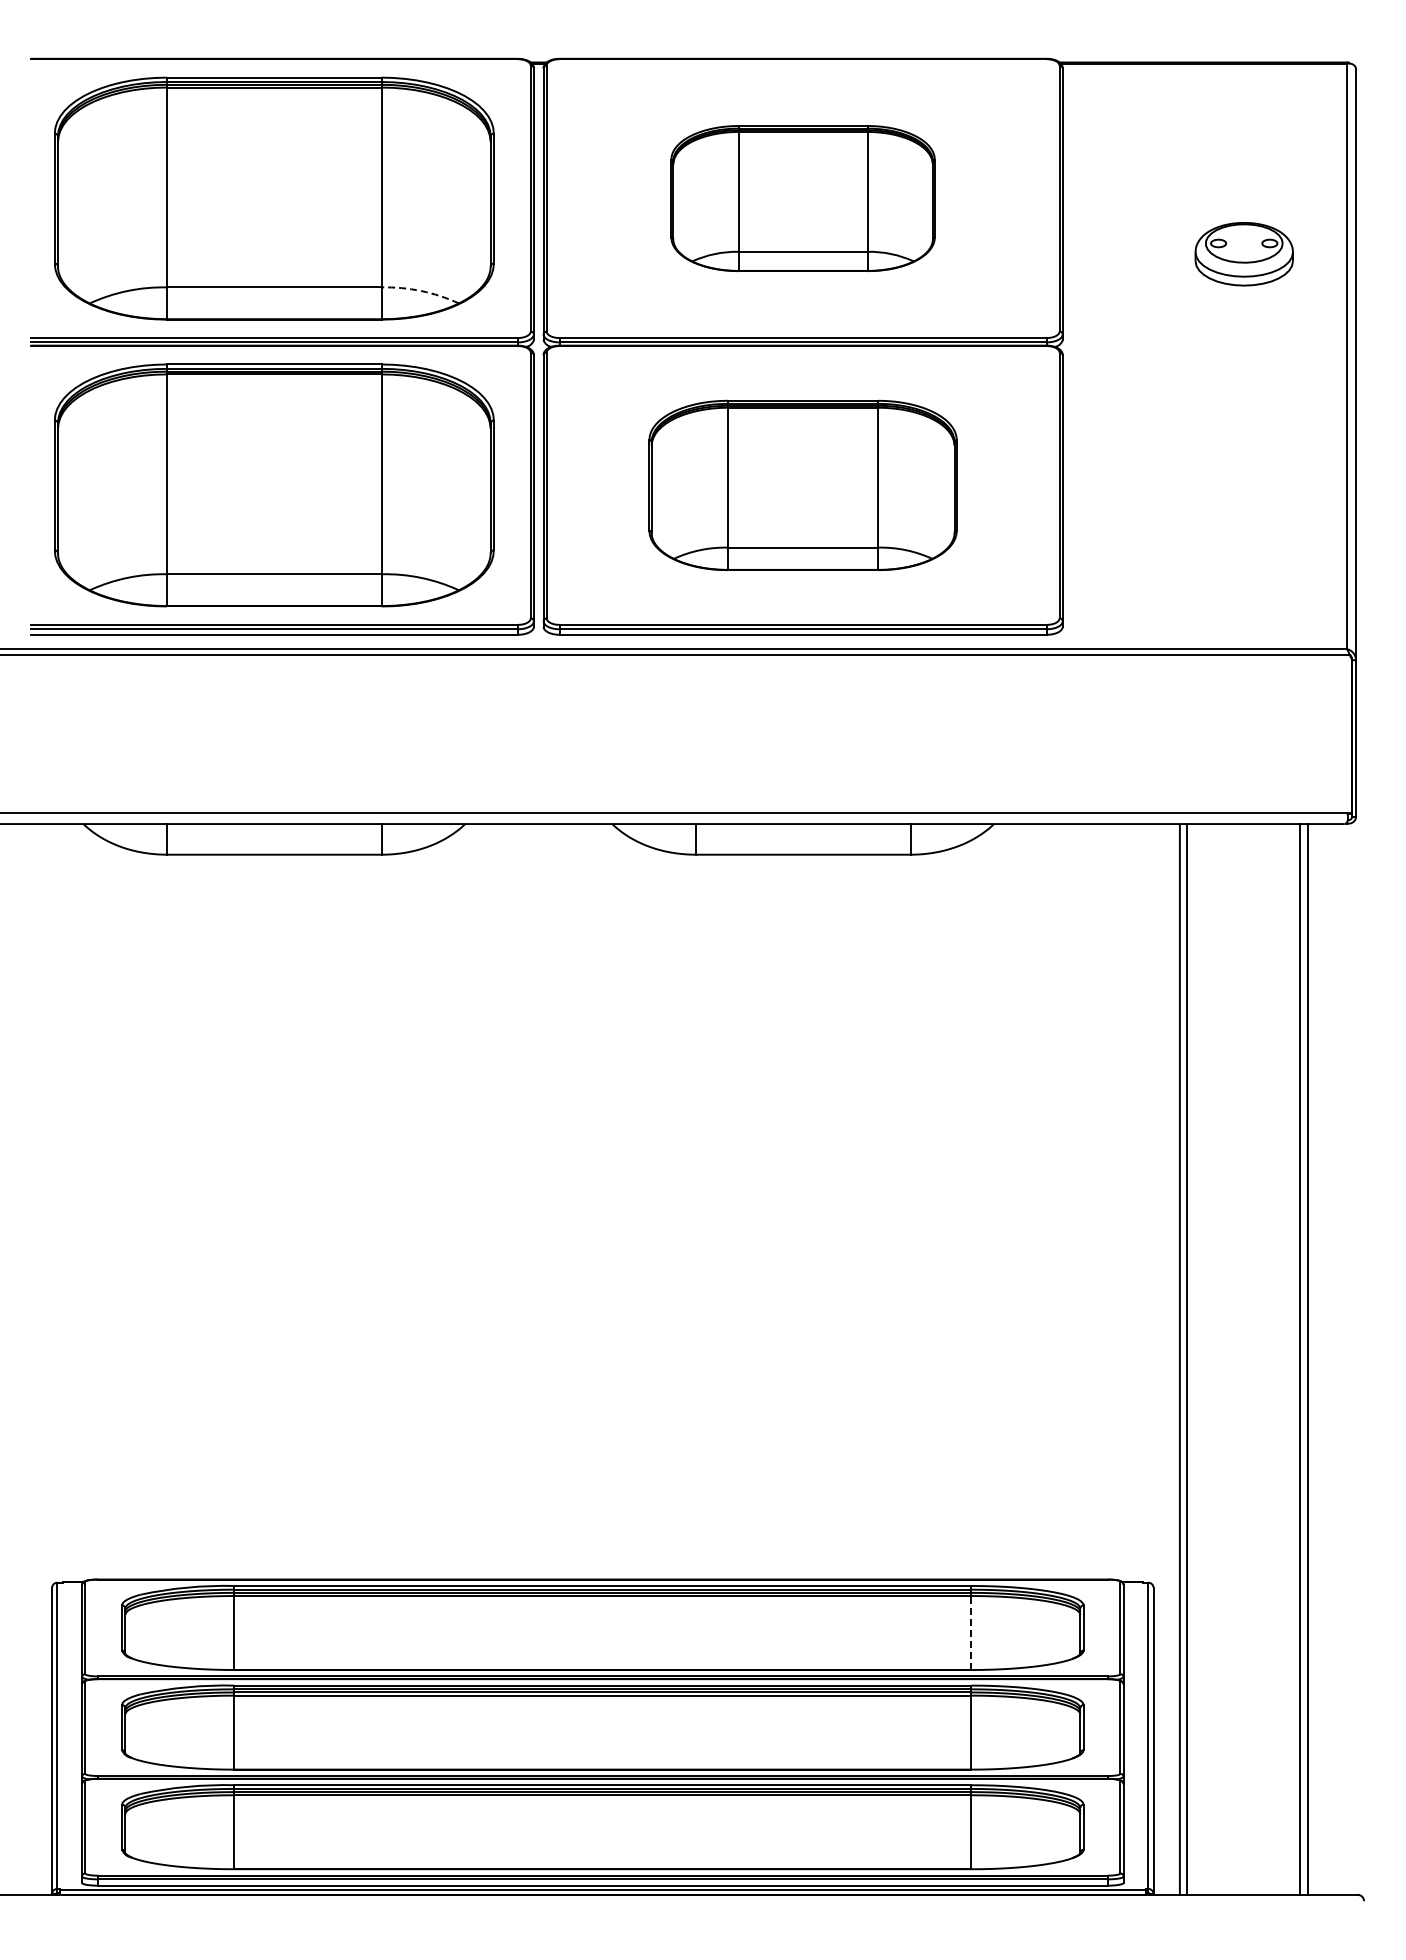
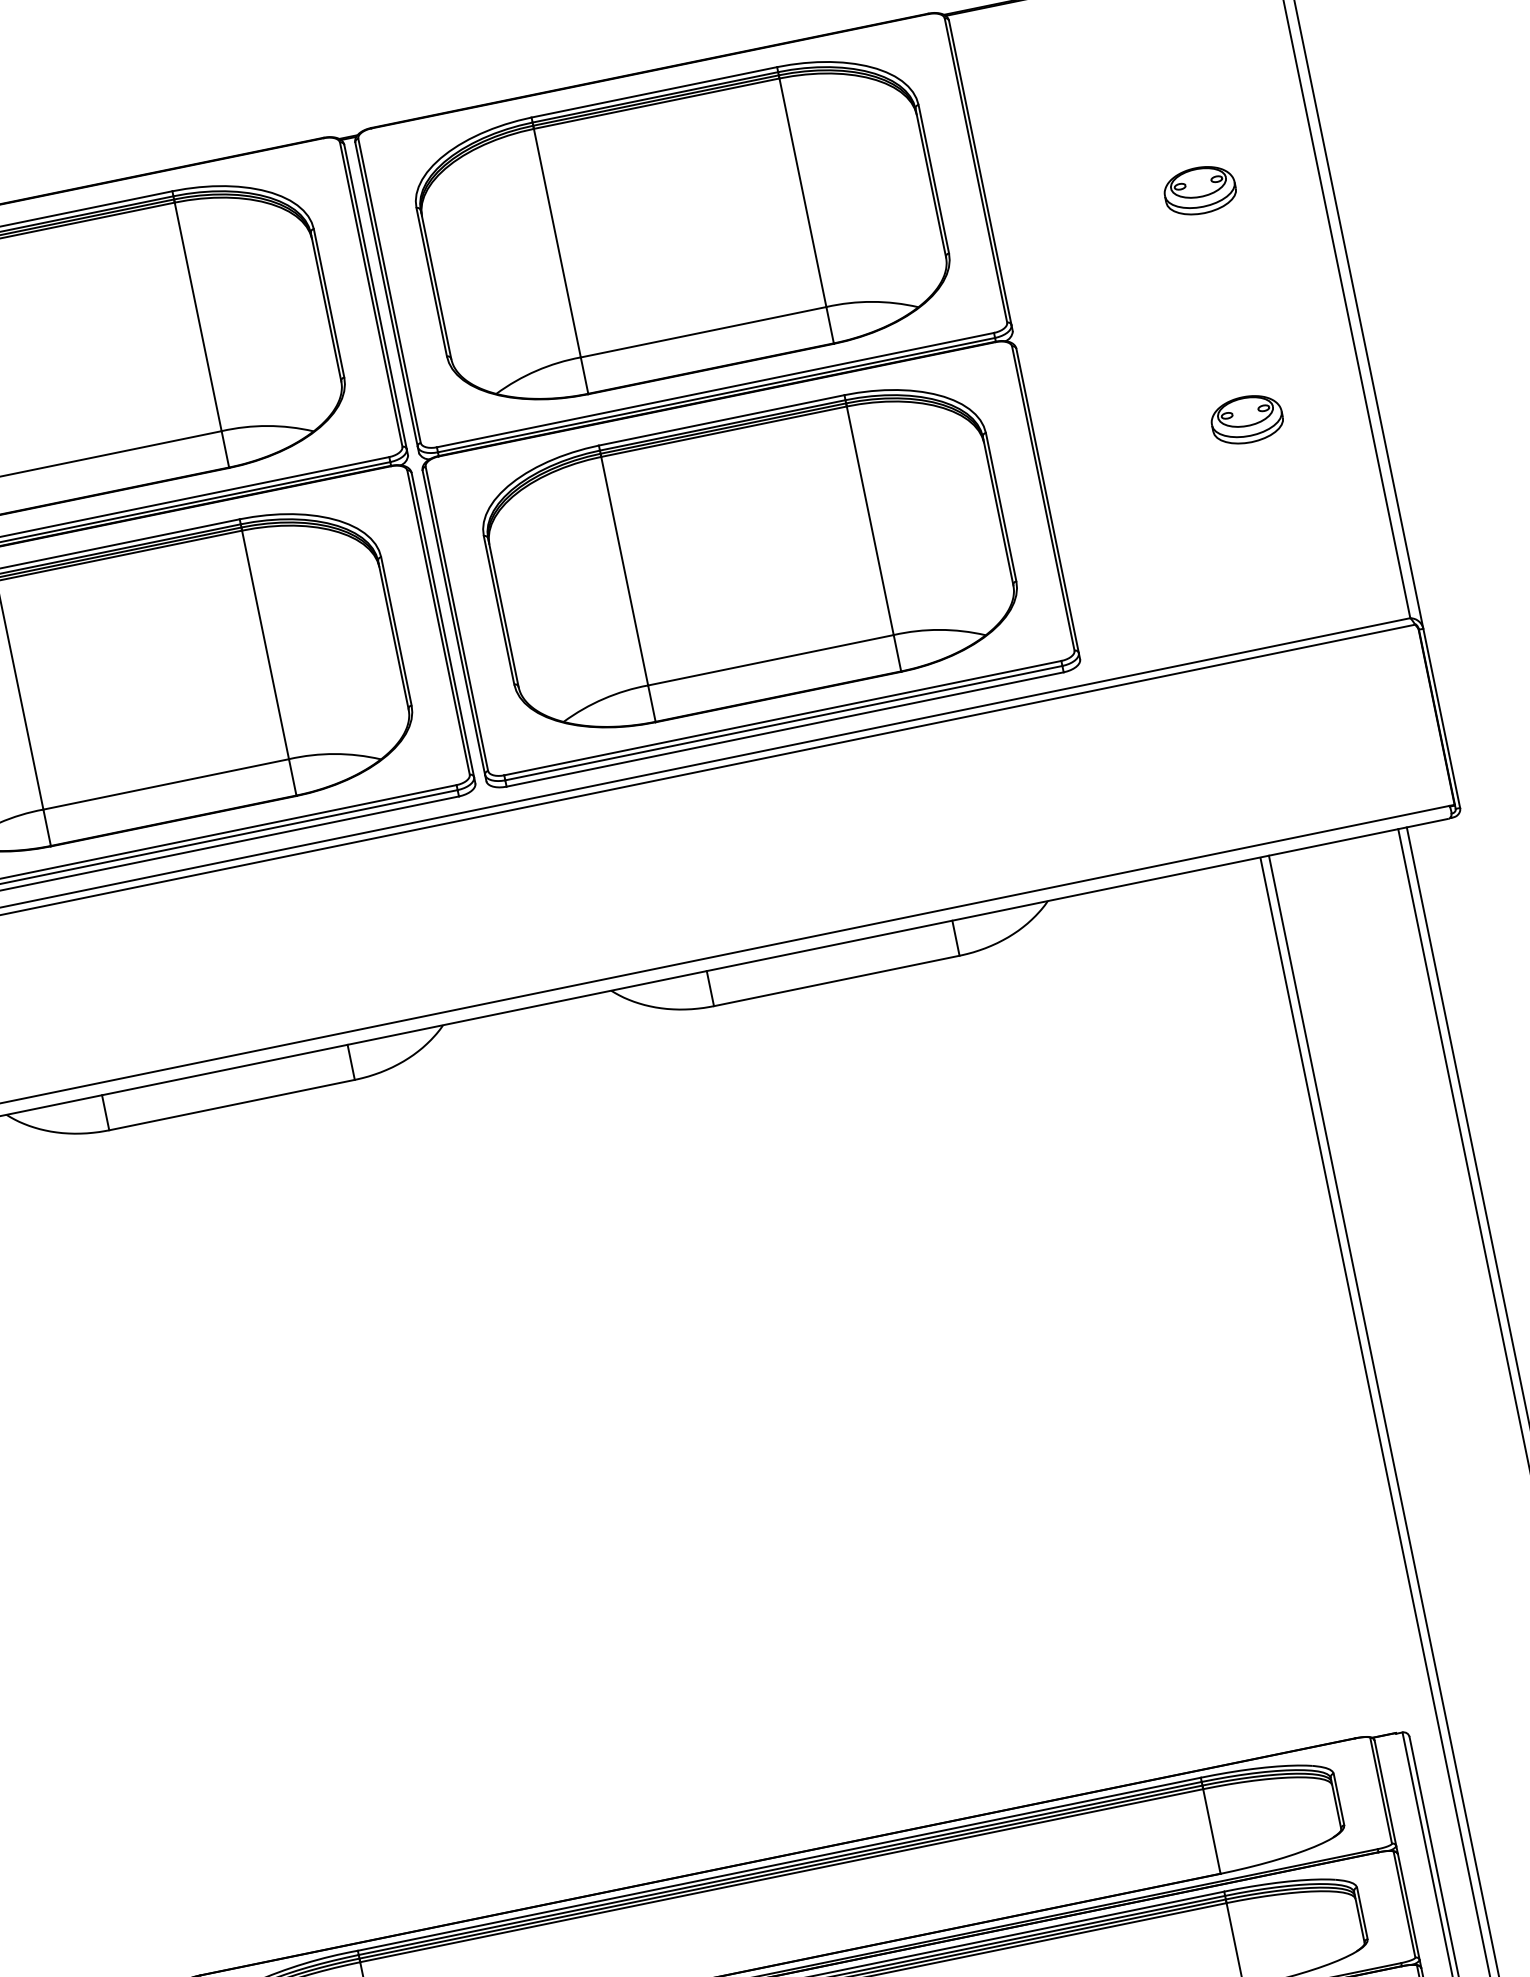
part: (802, 198) -> (681, 230), size x1.67
part: (1243, 253) -> (1199, 190), size x0.62
arc: (421, 291) -> (268, 426), dashed -> solid
part: (1243, 454) -> (1246, 419), added
part: (802, 485) -> (749, 558), size x1.43
line: (971, 1631) -> (1211, 1829), dashed -> solid

